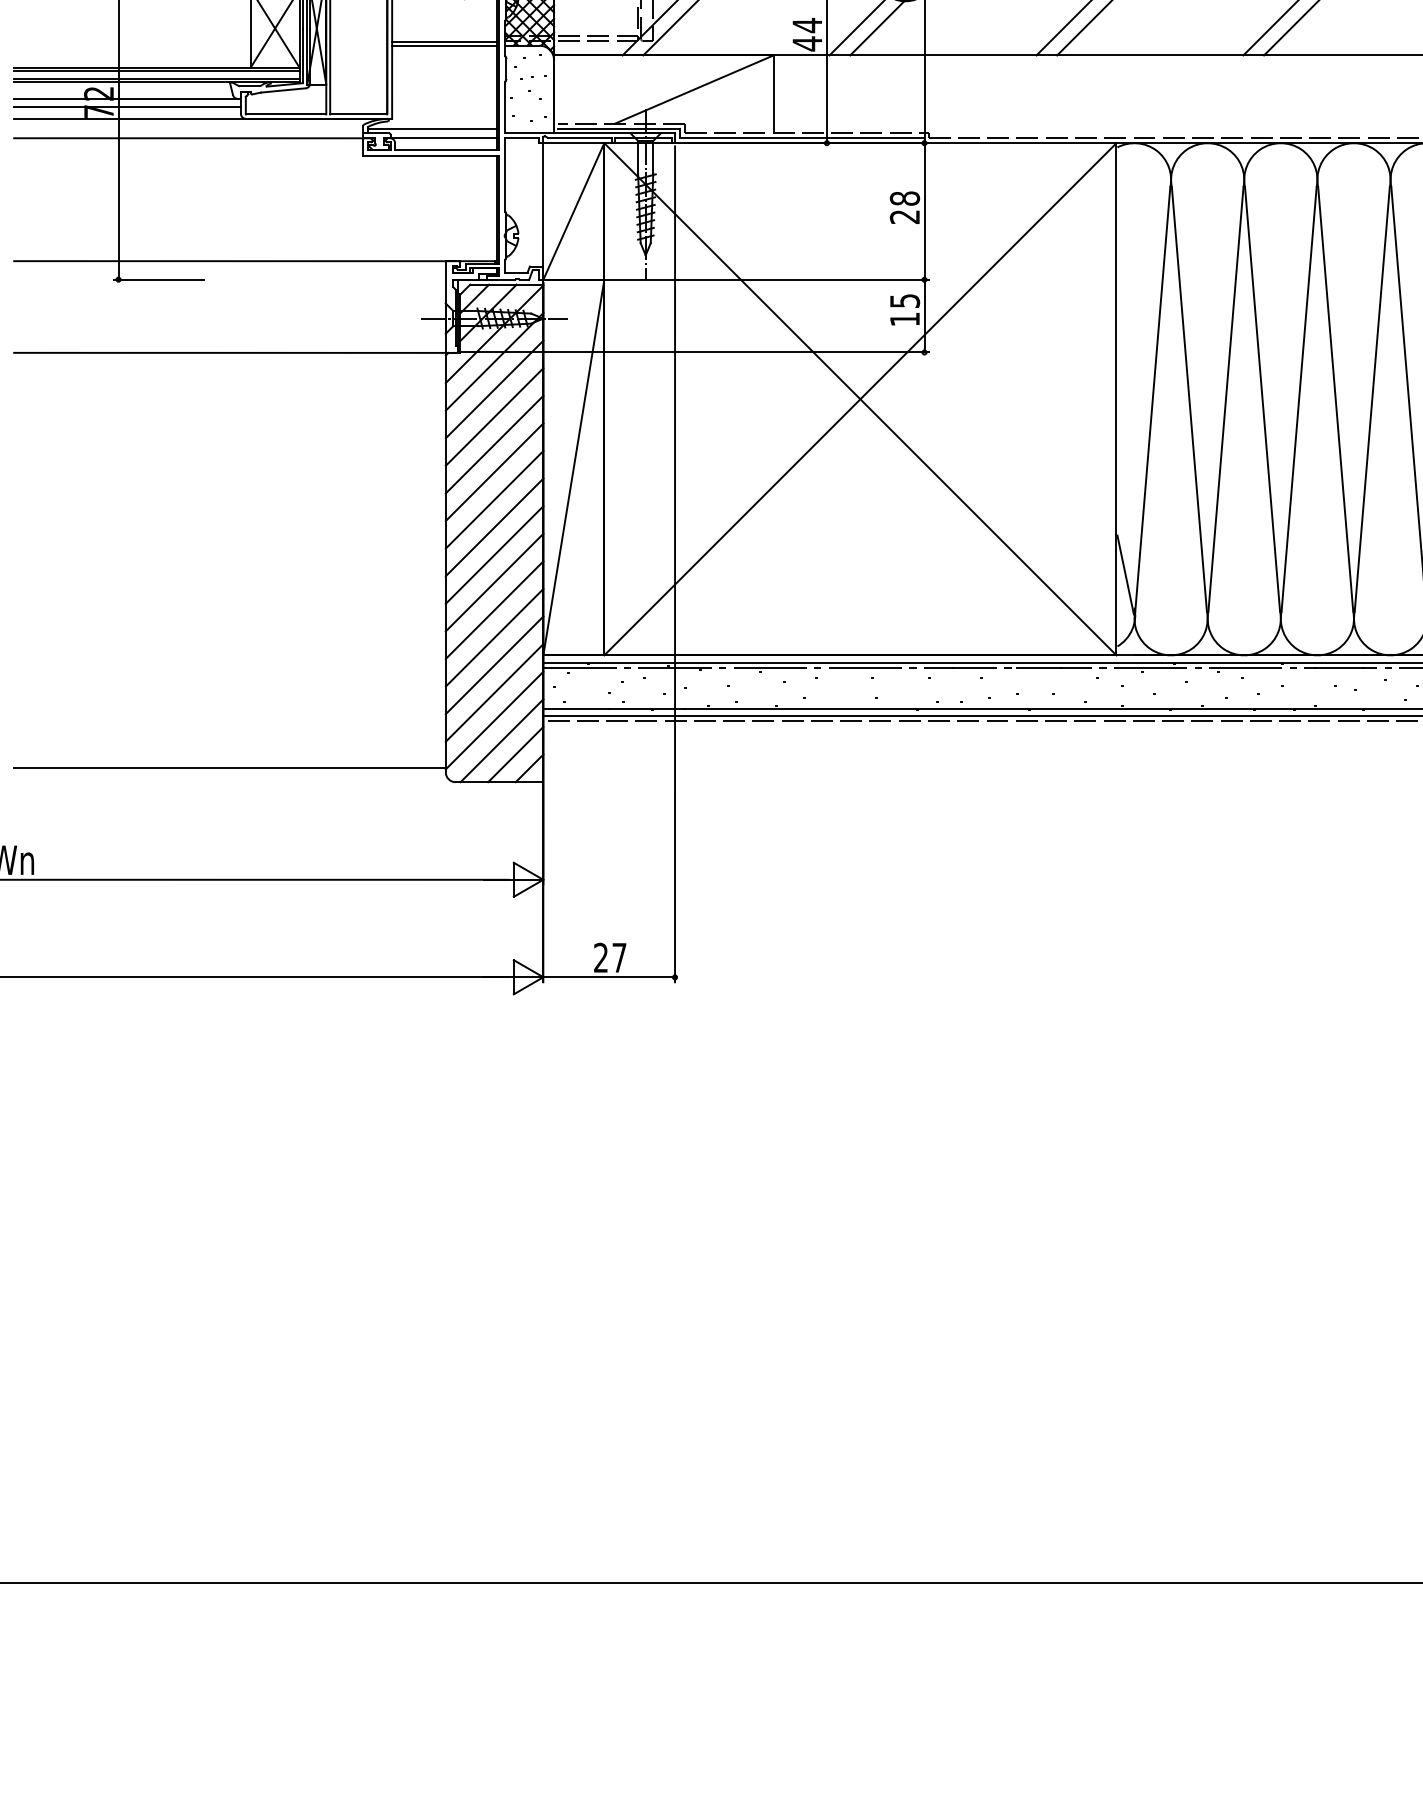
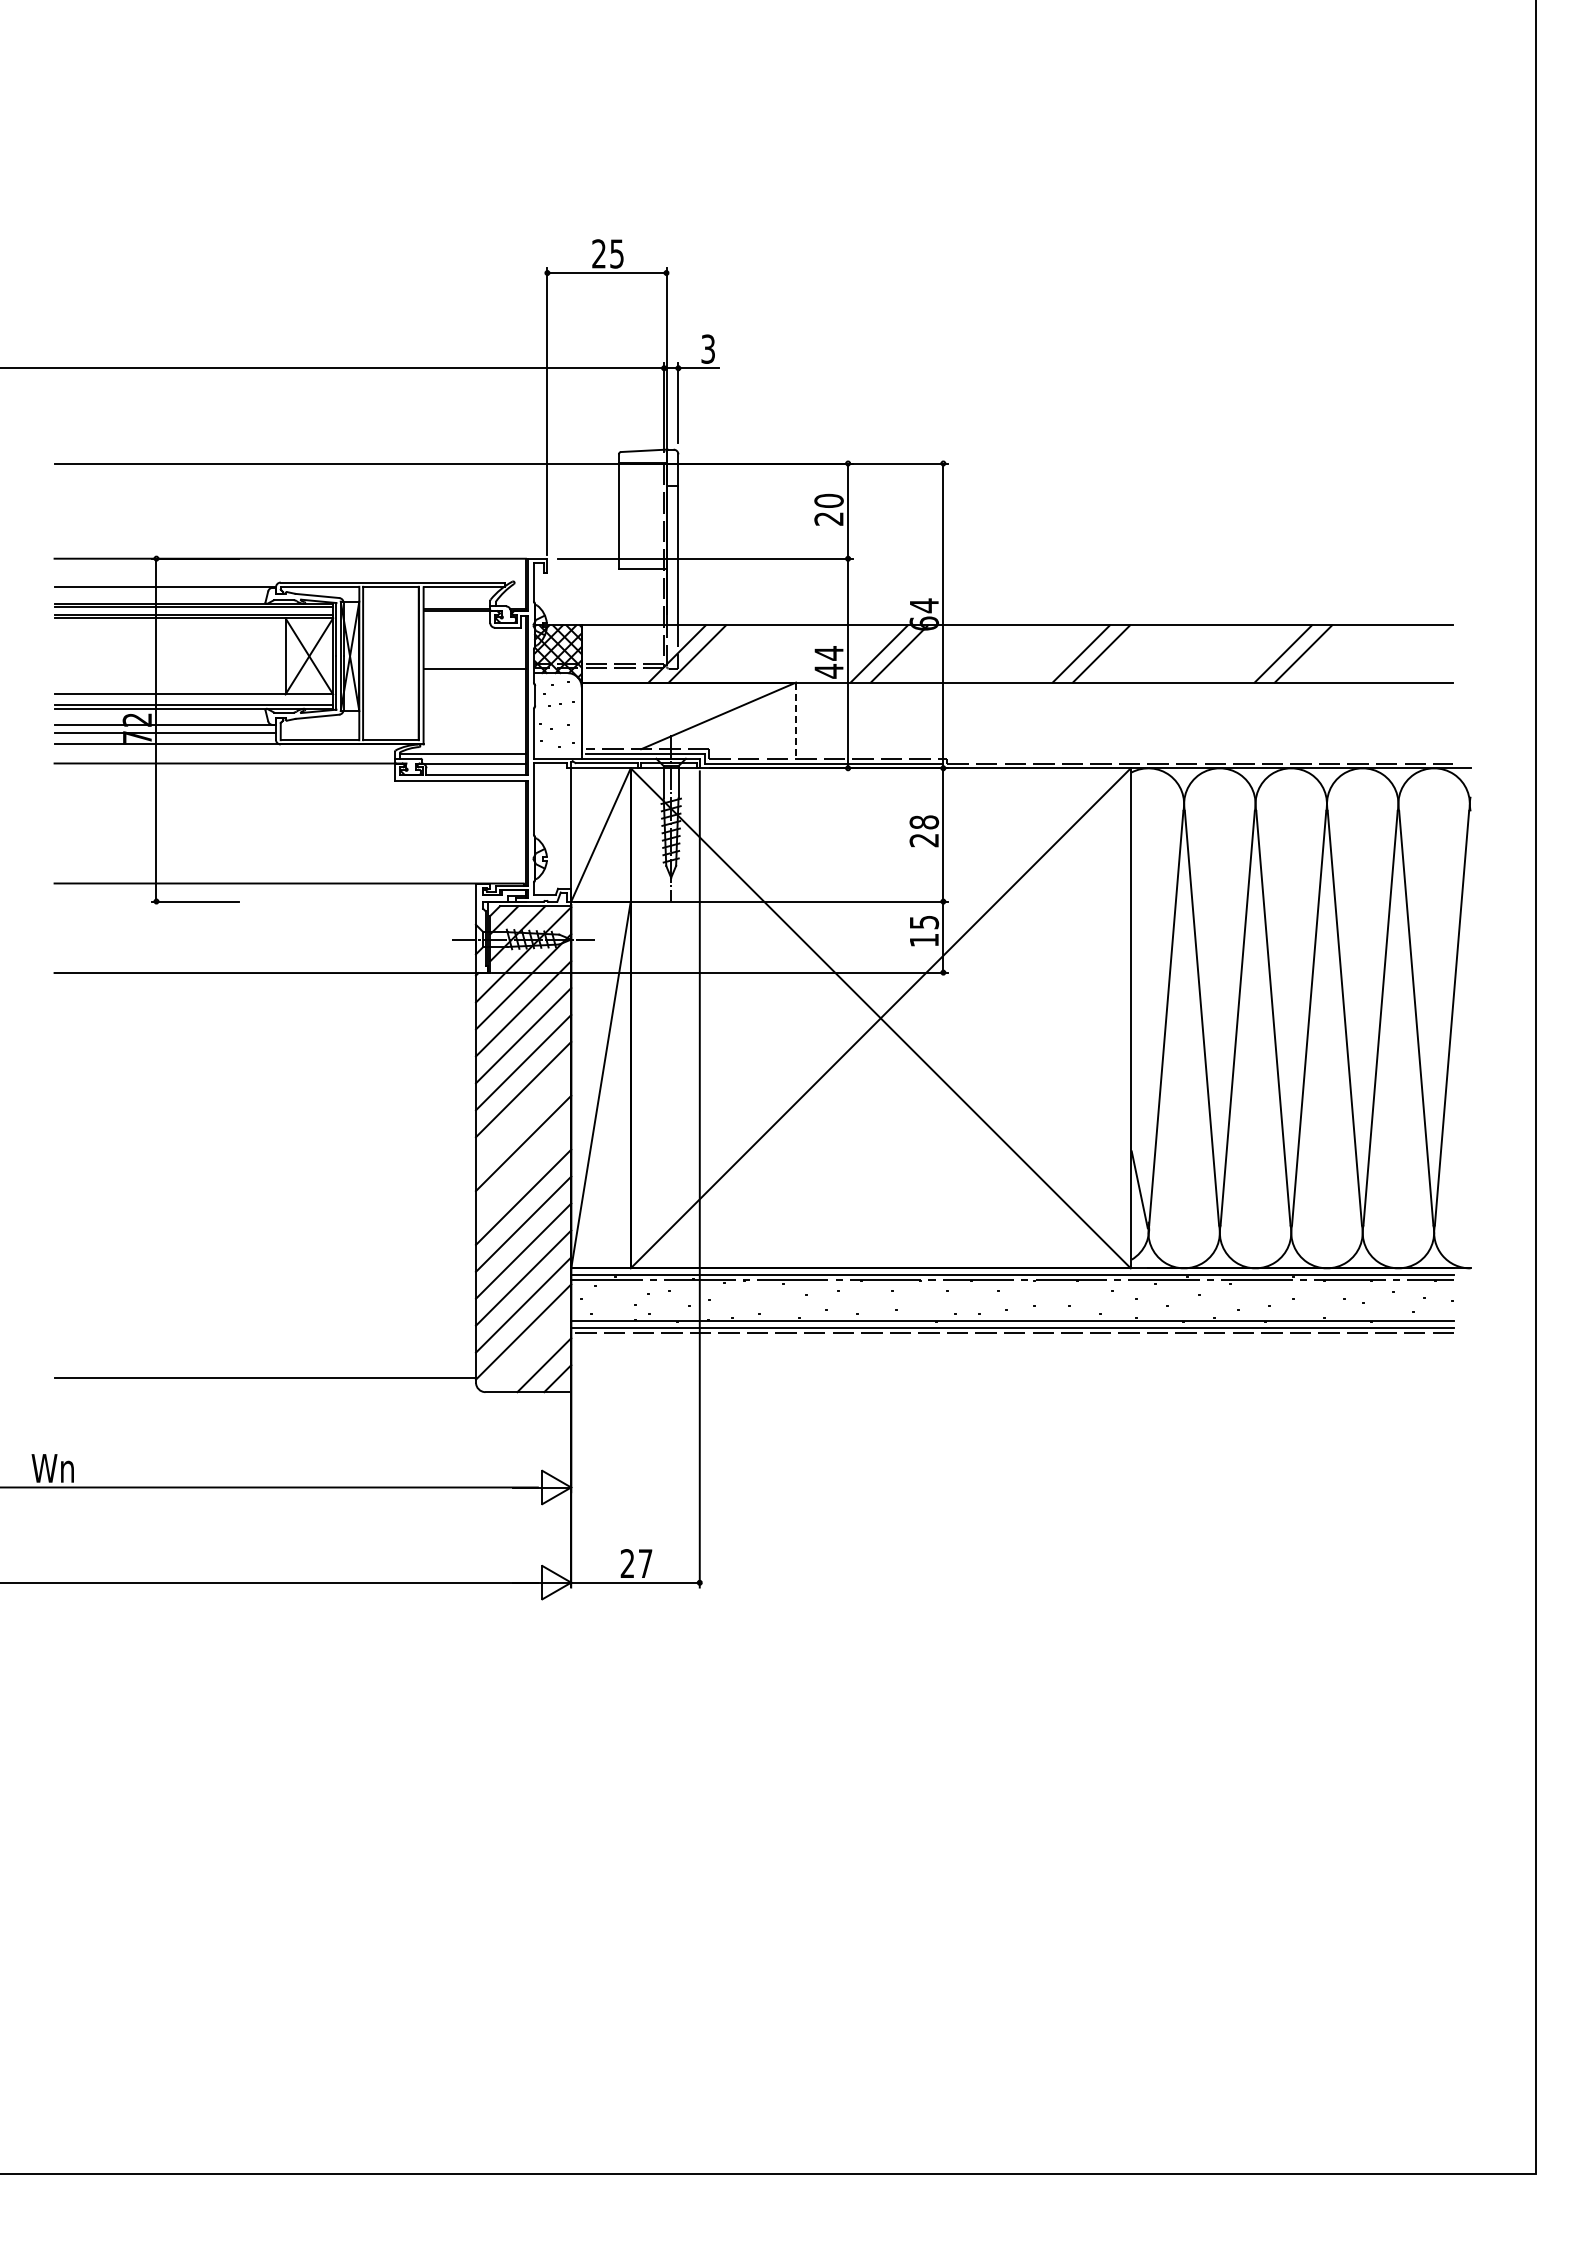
line: (444, 46) -> (474, 673), removed
line: (156, 70) -> (193, 697), removed
line: (774, 95) -> (796, 721), solid -> dashed
line: (494, 499) -> (523, 1116), removed
line: (494, 555) -> (523, 1170), removed
line: (501, 740) -> (530, 1351), removed

